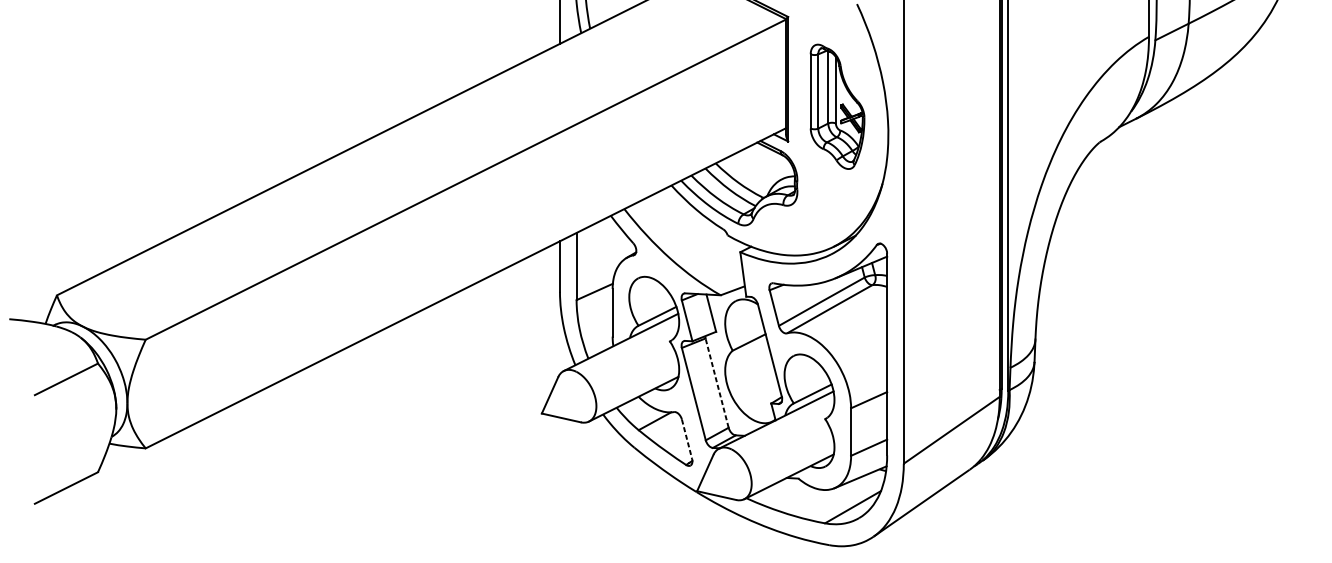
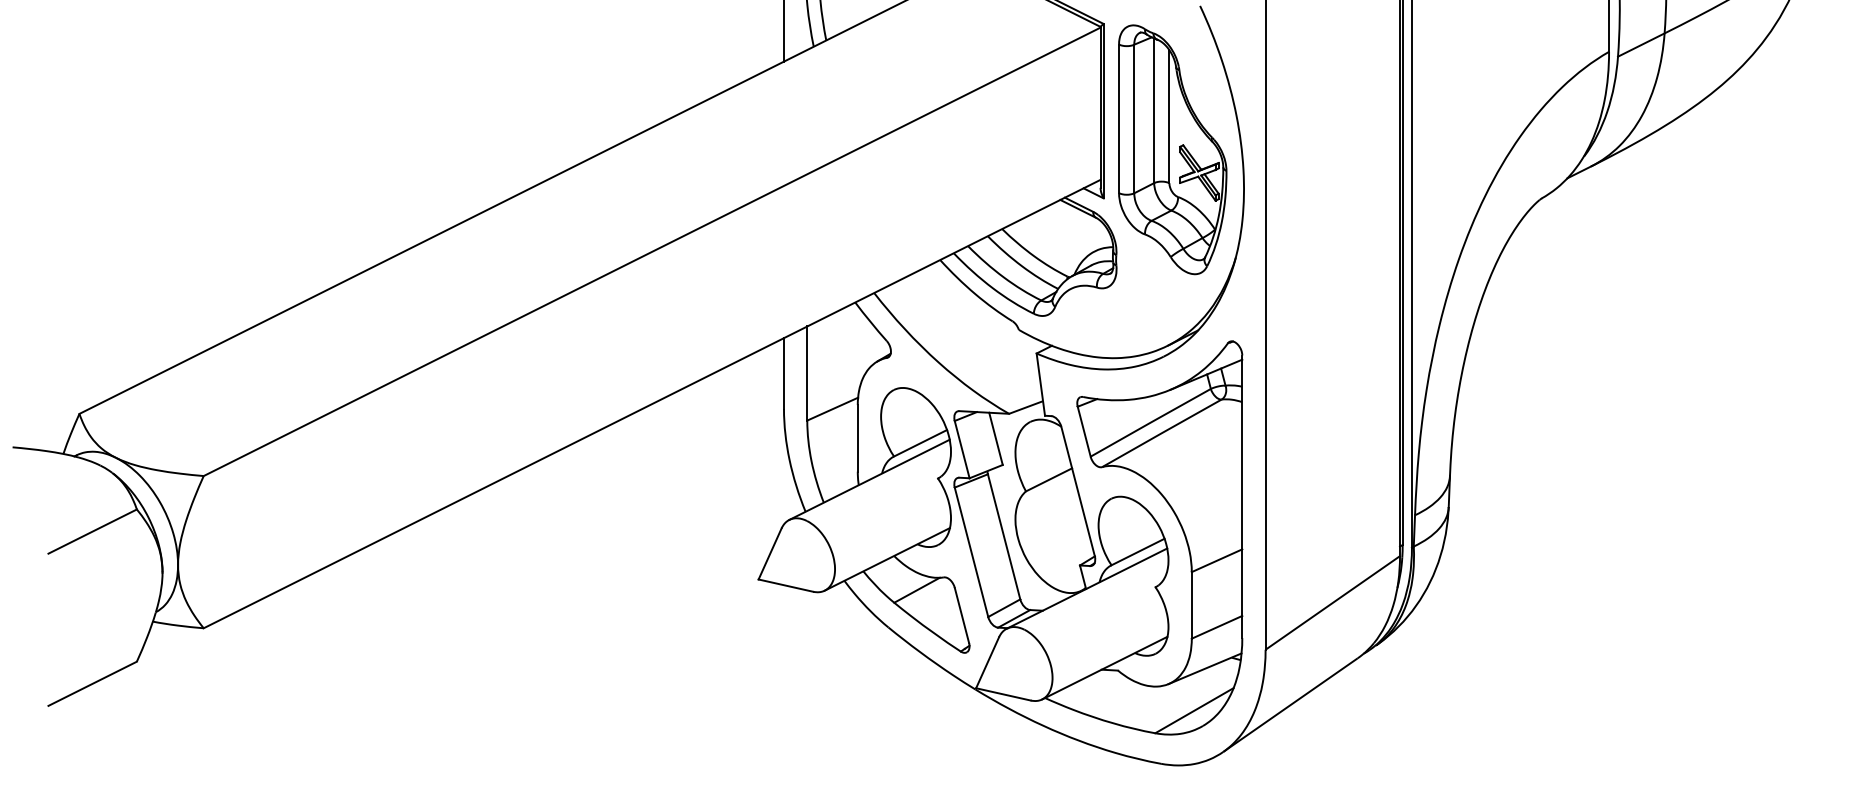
part: (837, 106) -> (1172, 149), size x1.43
line: (717, 382) -> (1004, 536), dashed -> solid
line: (687, 439) -> (962, 615), dashed -> solid

